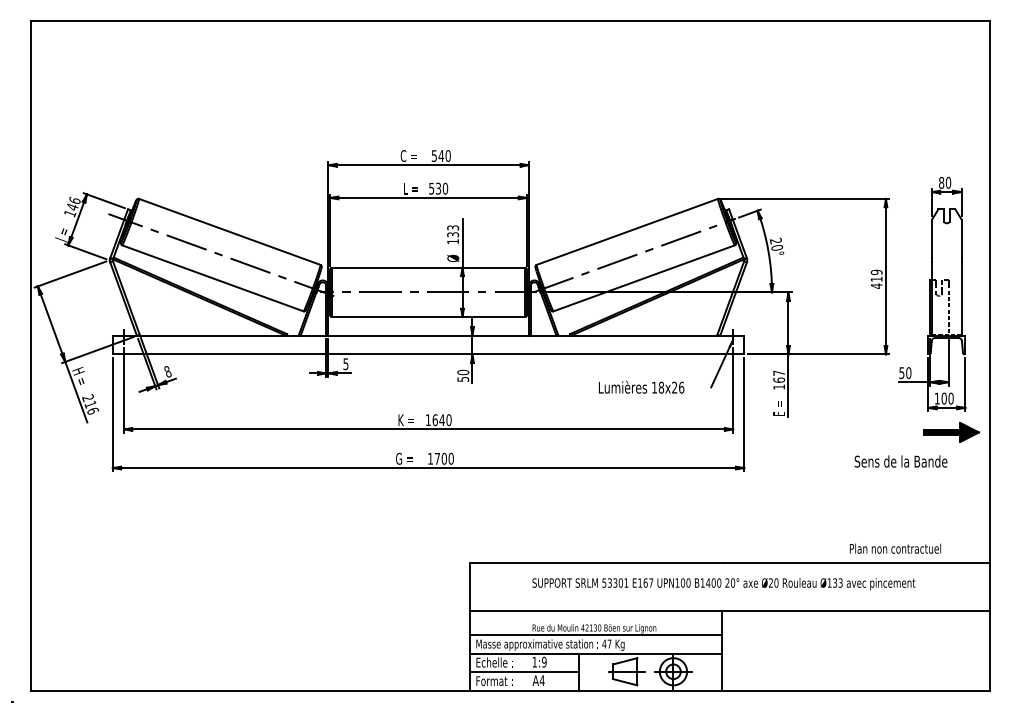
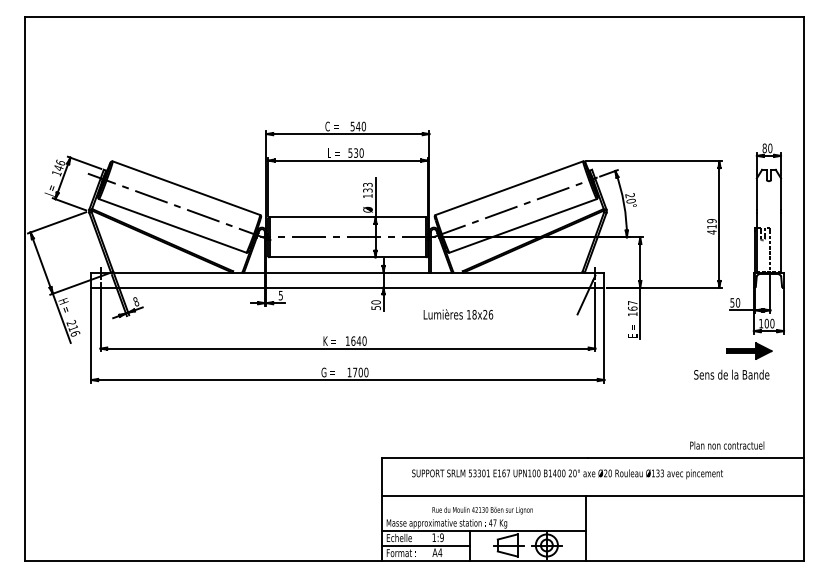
text: (641, 386) -> (458, 313), moved
part: (951, 432) -> (749, 351), moved
text: (723, 584) -> (567, 474), moved
line: (595, 635) -> (483, 516), removed

